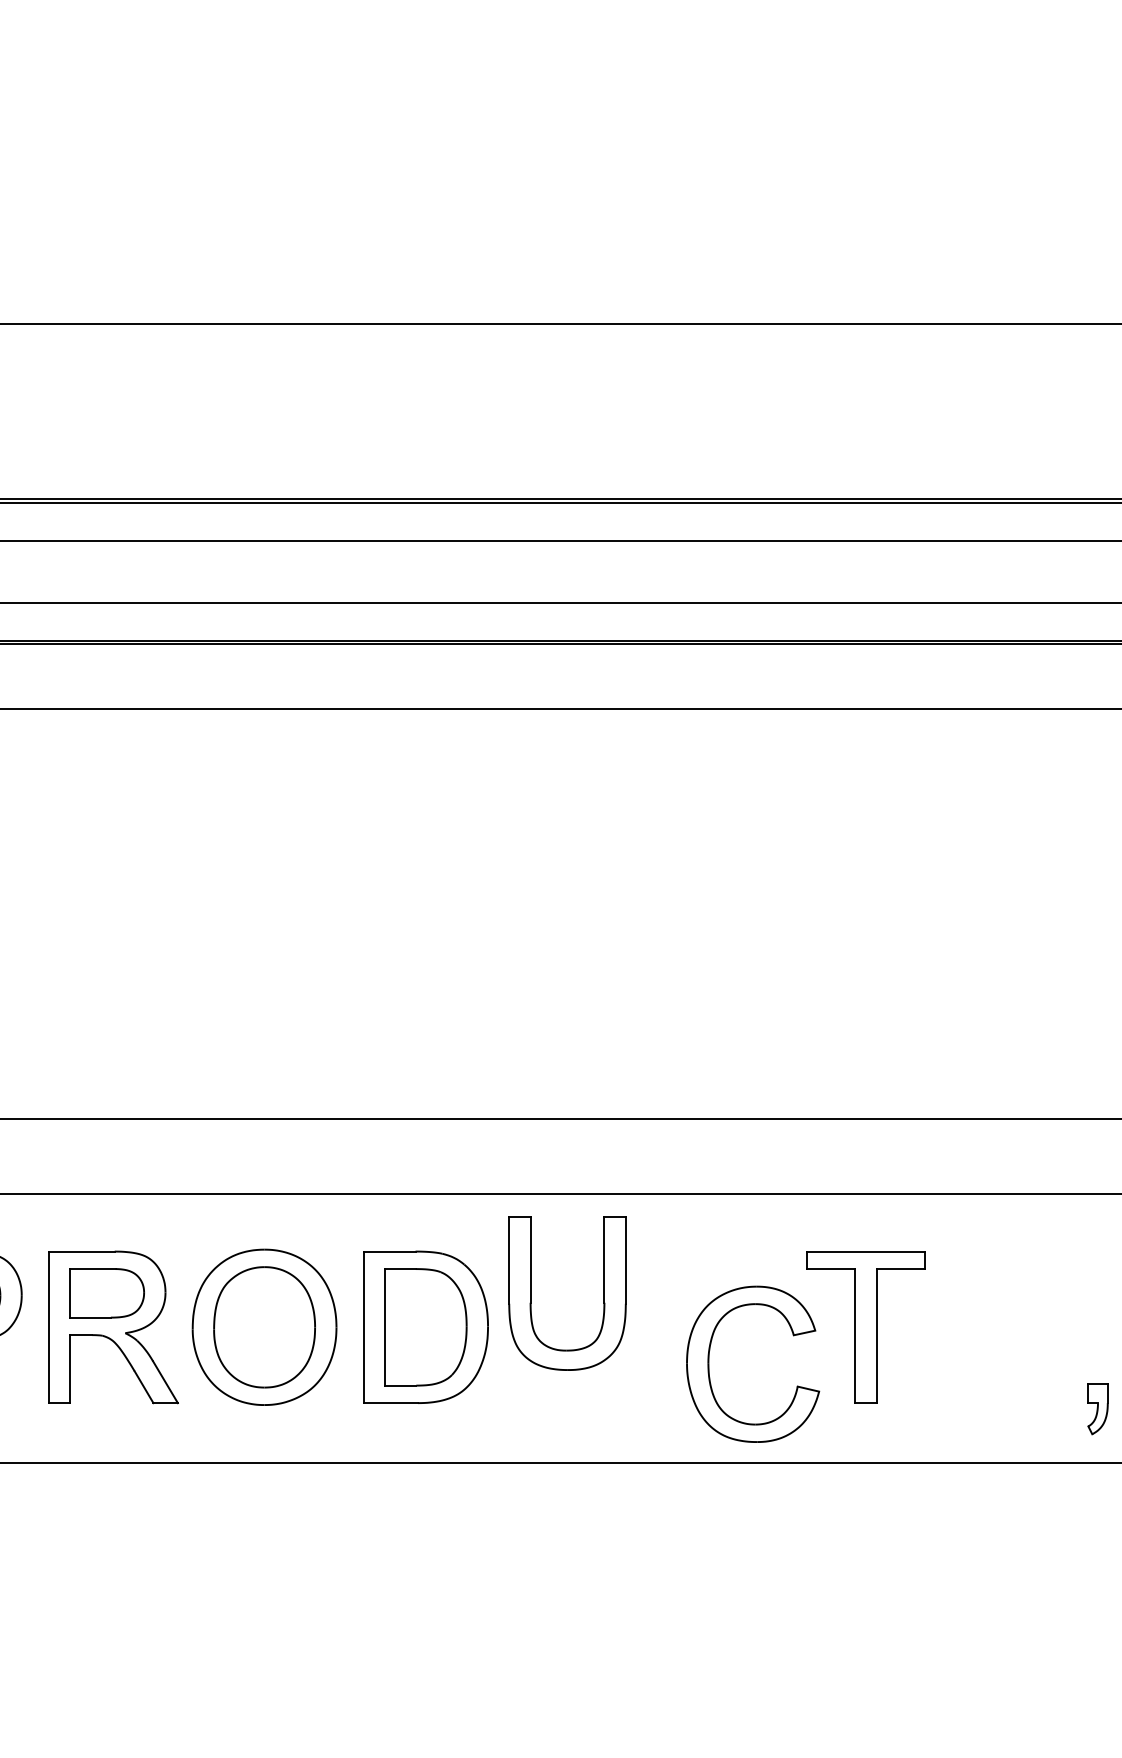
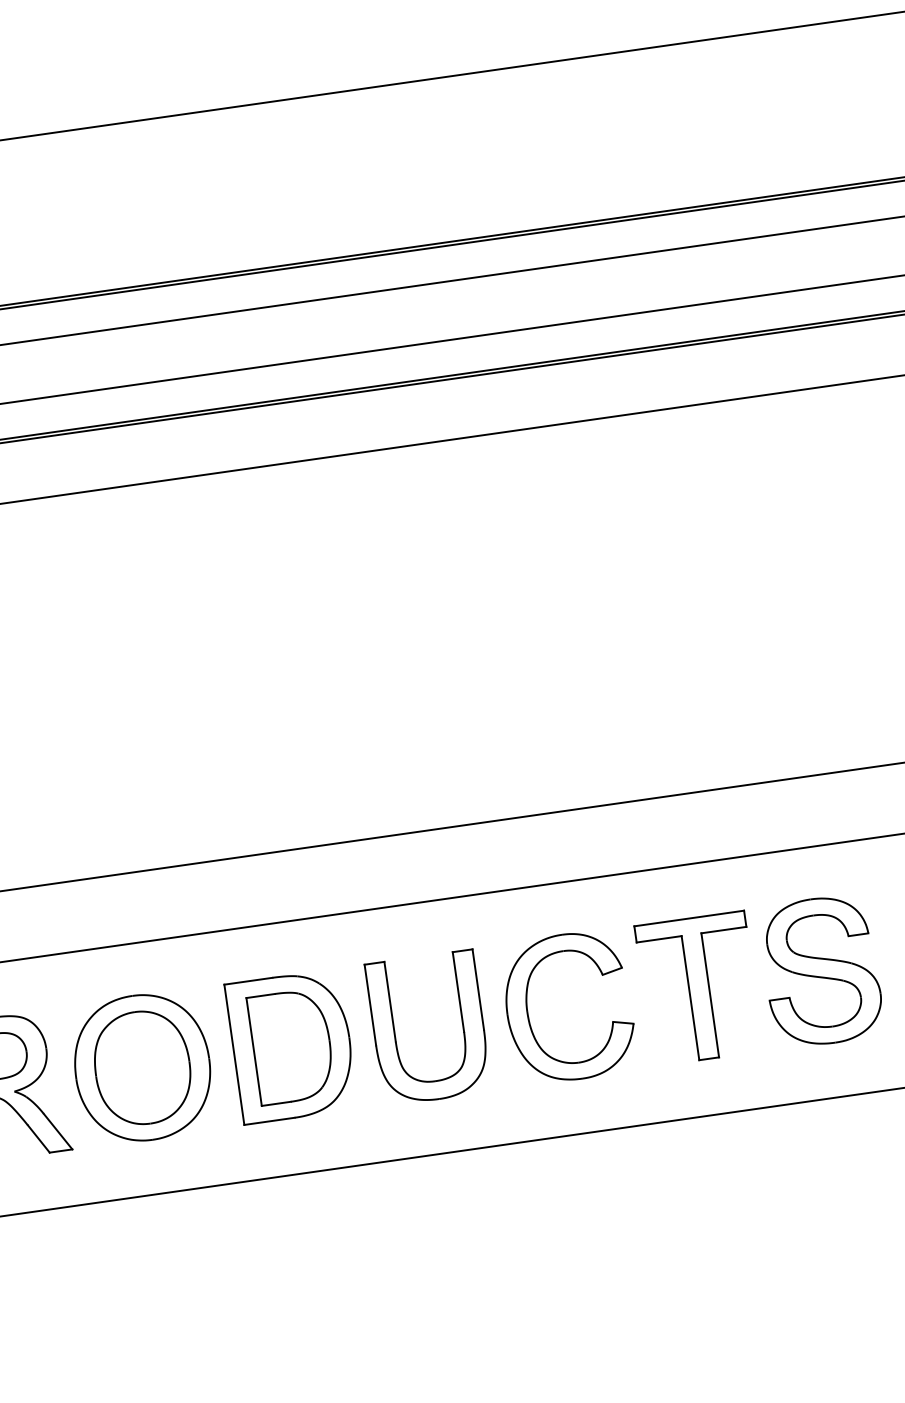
part: (531, 1293) -> (395, 1032), moved
part: (997, 1326) -> (820, 970), added
part: (709, 1363) -> (528, 1012), moved

